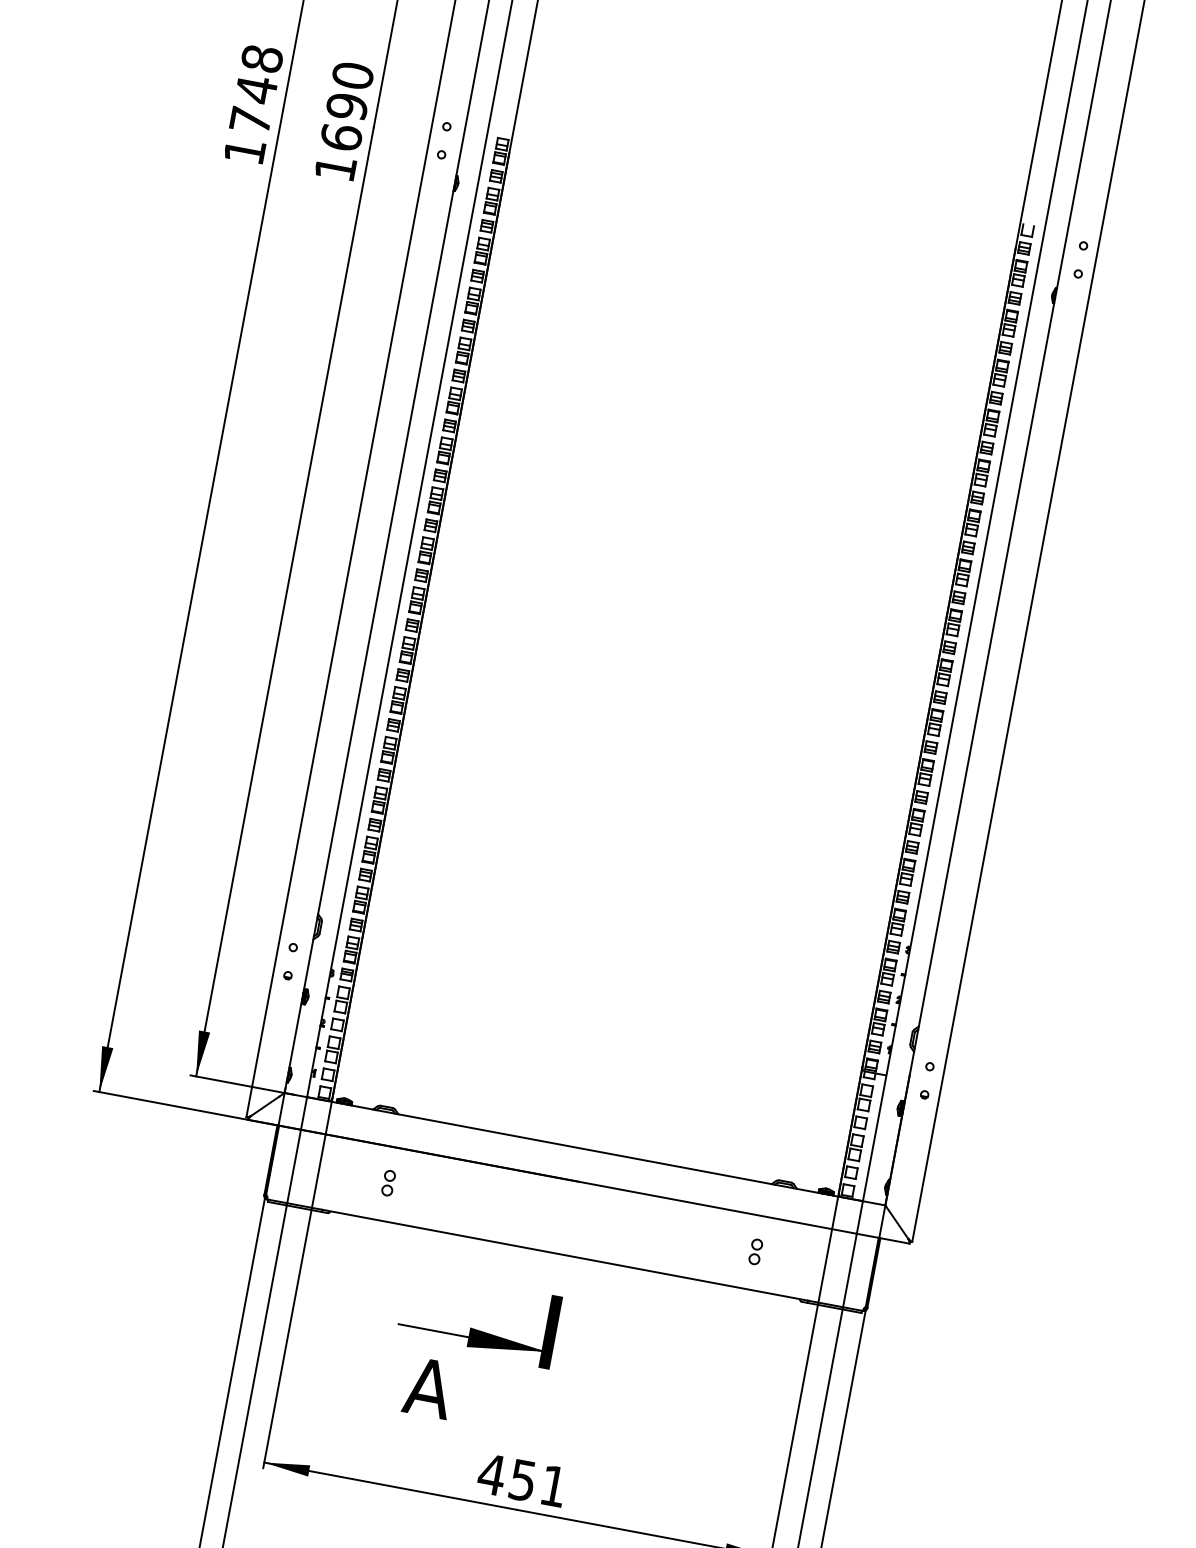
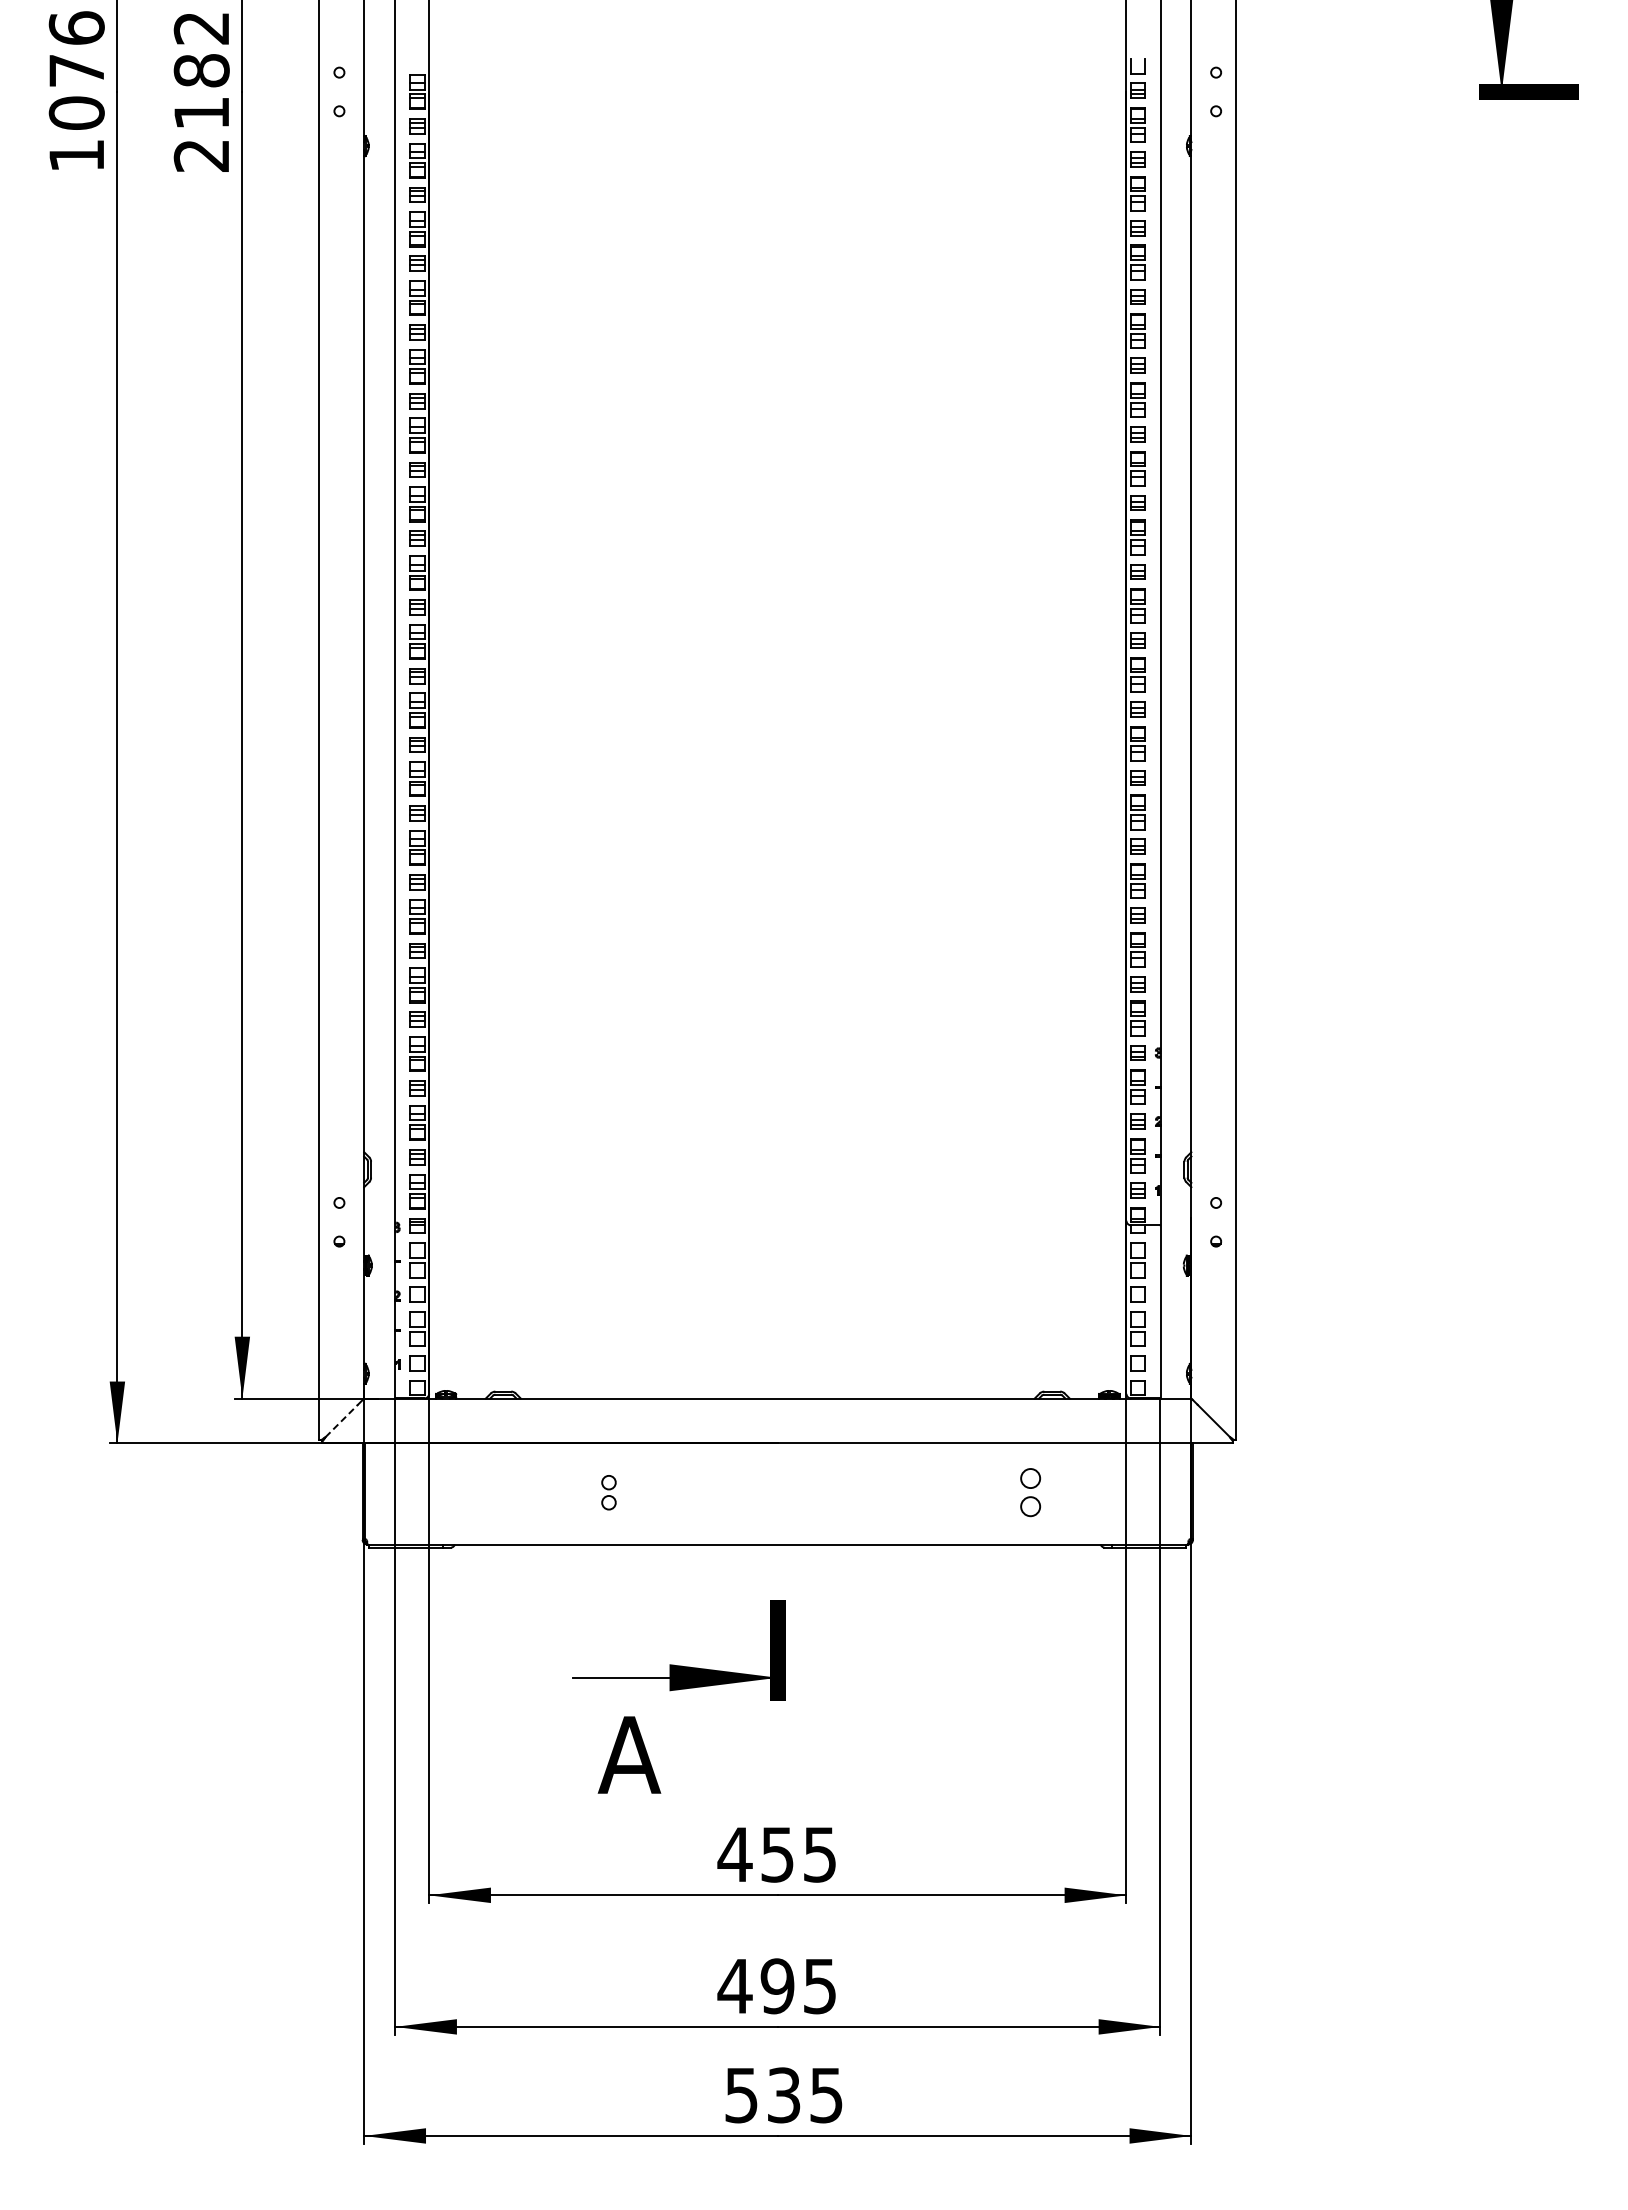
text: (256, 89) -> (76, 70), 1748 -> 1076
text: (344, 121) -> (201, 91), 1690 -> 2182
line: (265, 1105) -> (341, 1420), solid -> dashed
part: (388, 1183) -> (608, 1492), moved
part: (755, 1251) -> (1030, 1492), size x1.4
text: (553, 1485) -> (819, 1854), 451 -> 455

